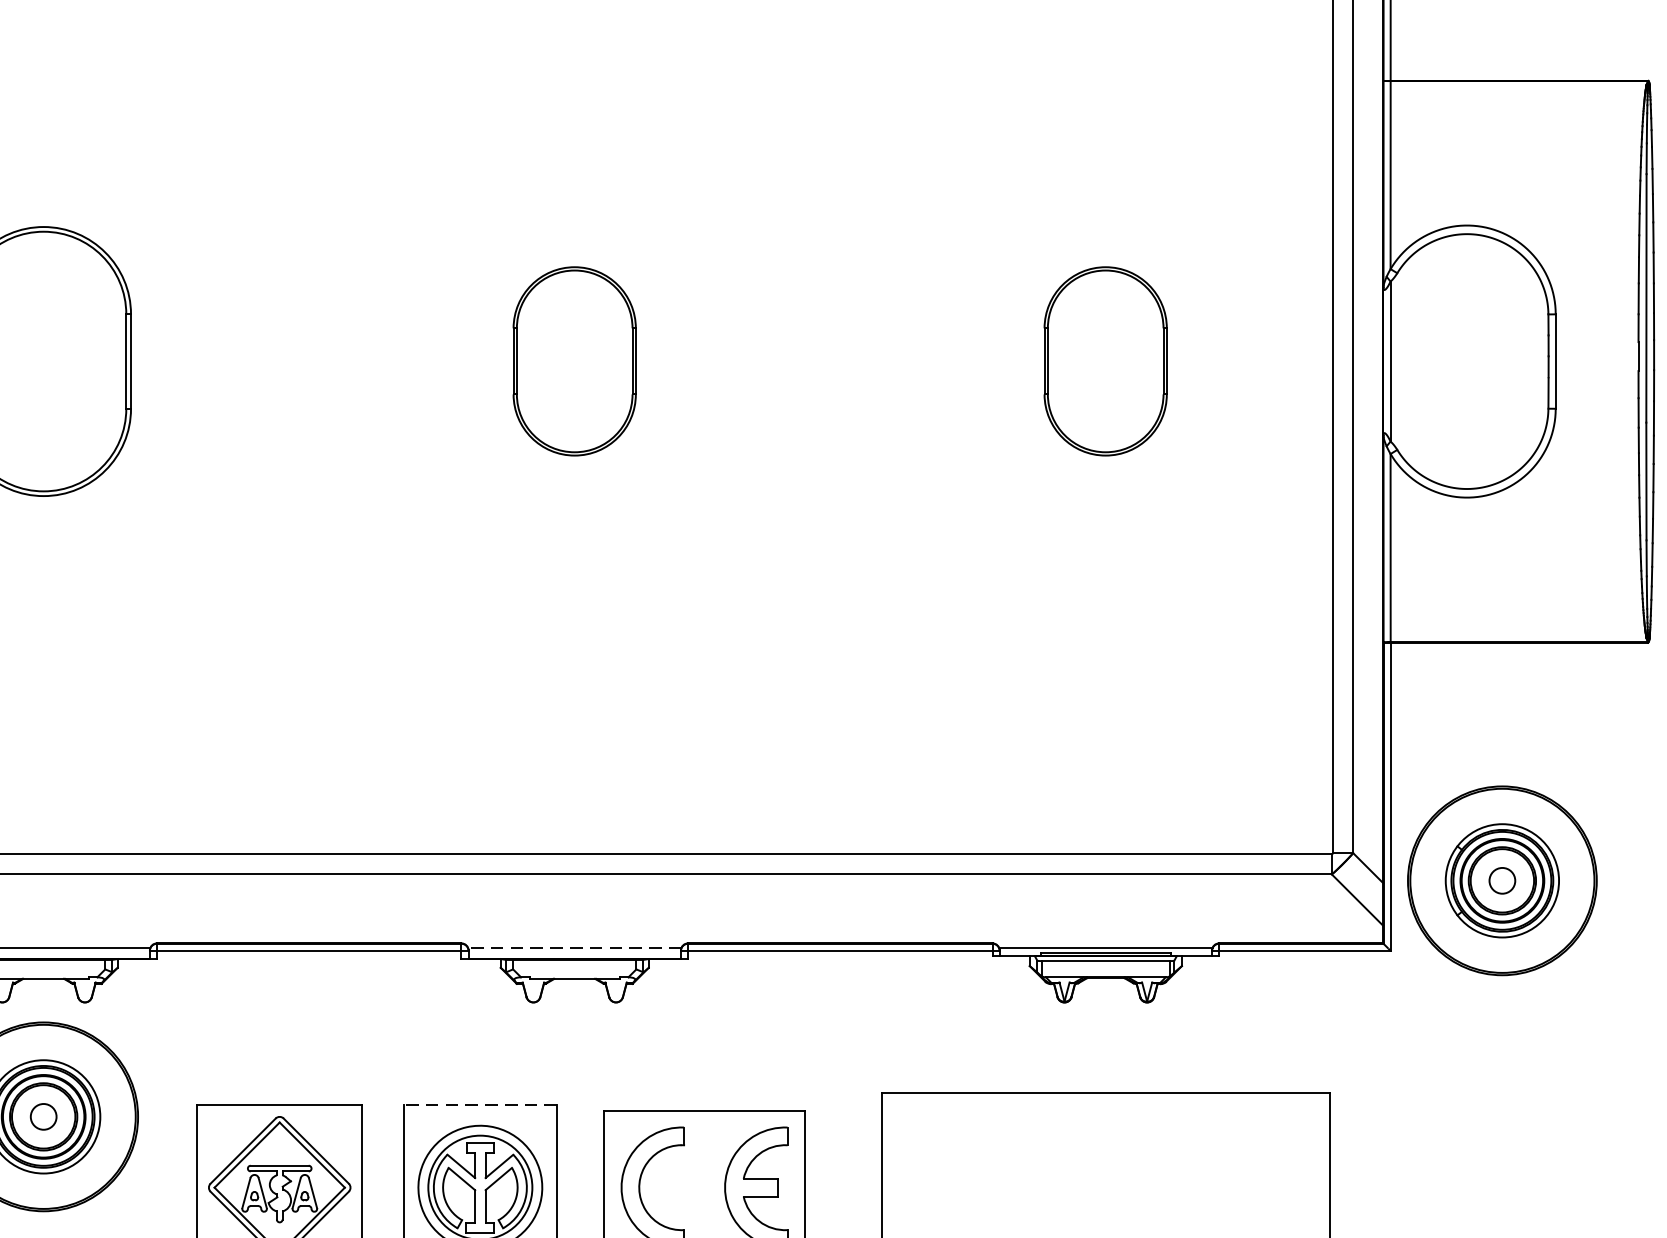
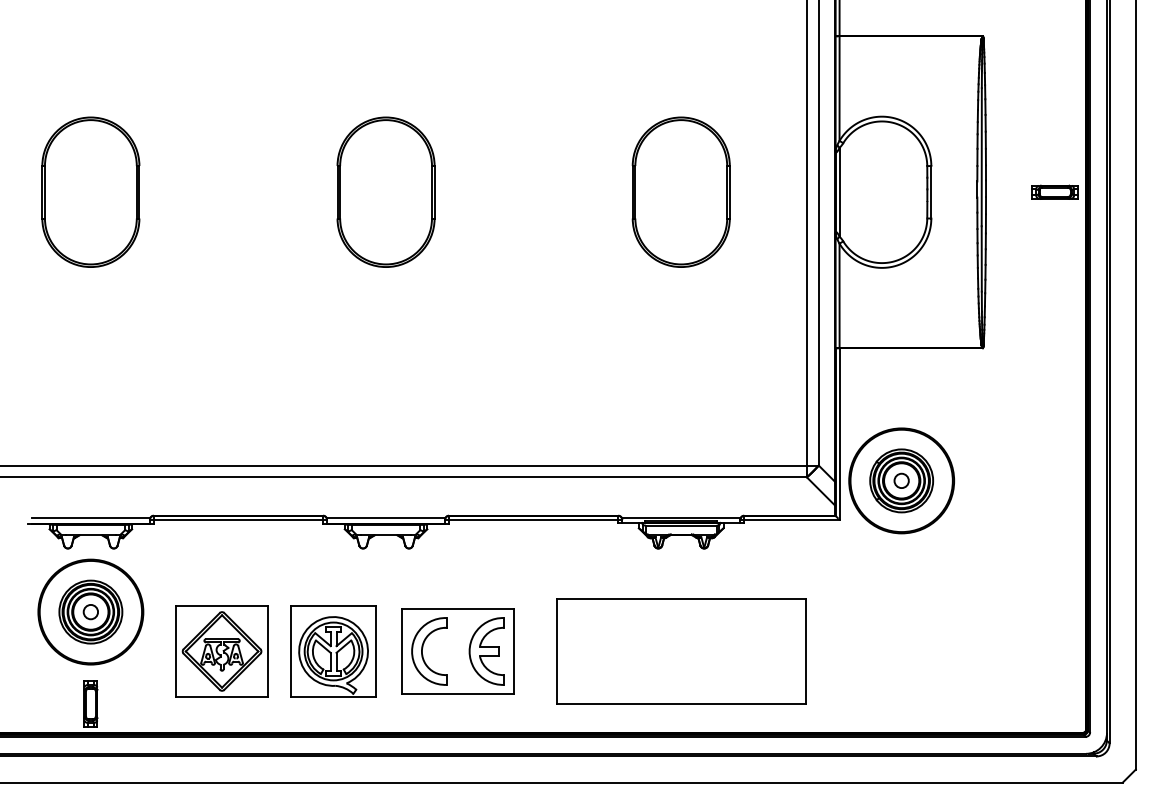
part: (573, 360) -> (385, 191), size x1.43
part: (1104, 360) -> (680, 191), size x1.43
line: (573, 948) -> (385, 518), dashed -> solid
line: (480, 1104) -> (333, 605), dashed -> solid

